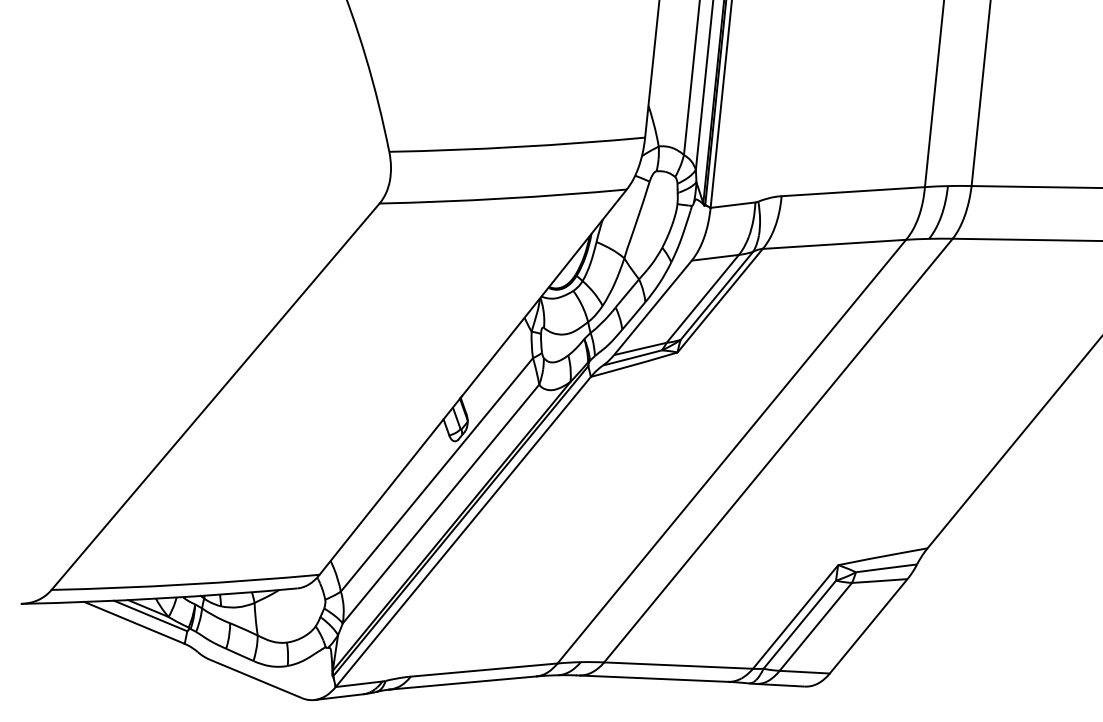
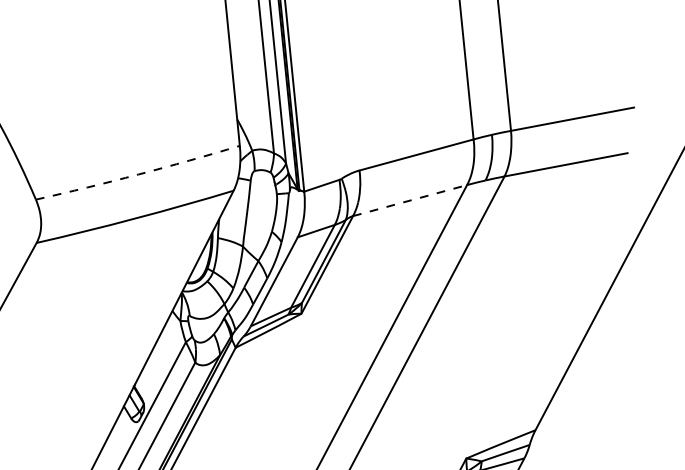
arc: (517, 147) -> (138, 174), solid -> dashed
line: (834, 244) -> (410, 200), solid -> dashed

